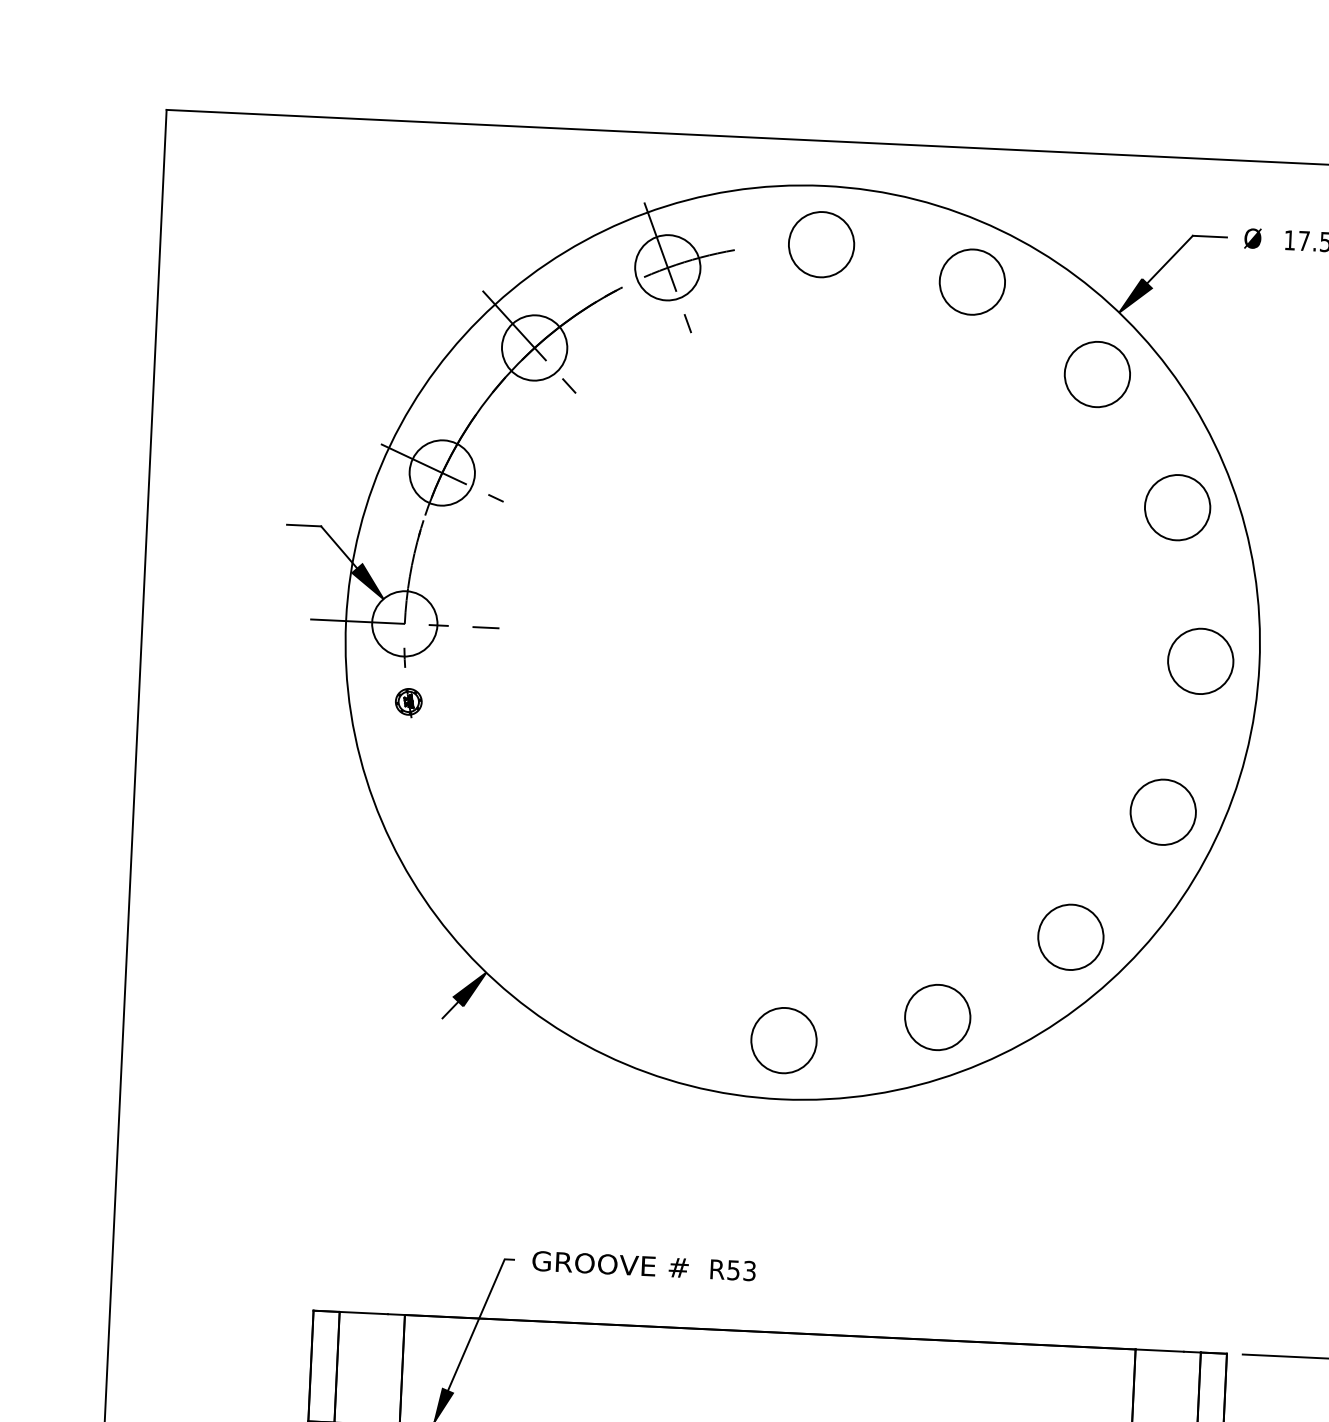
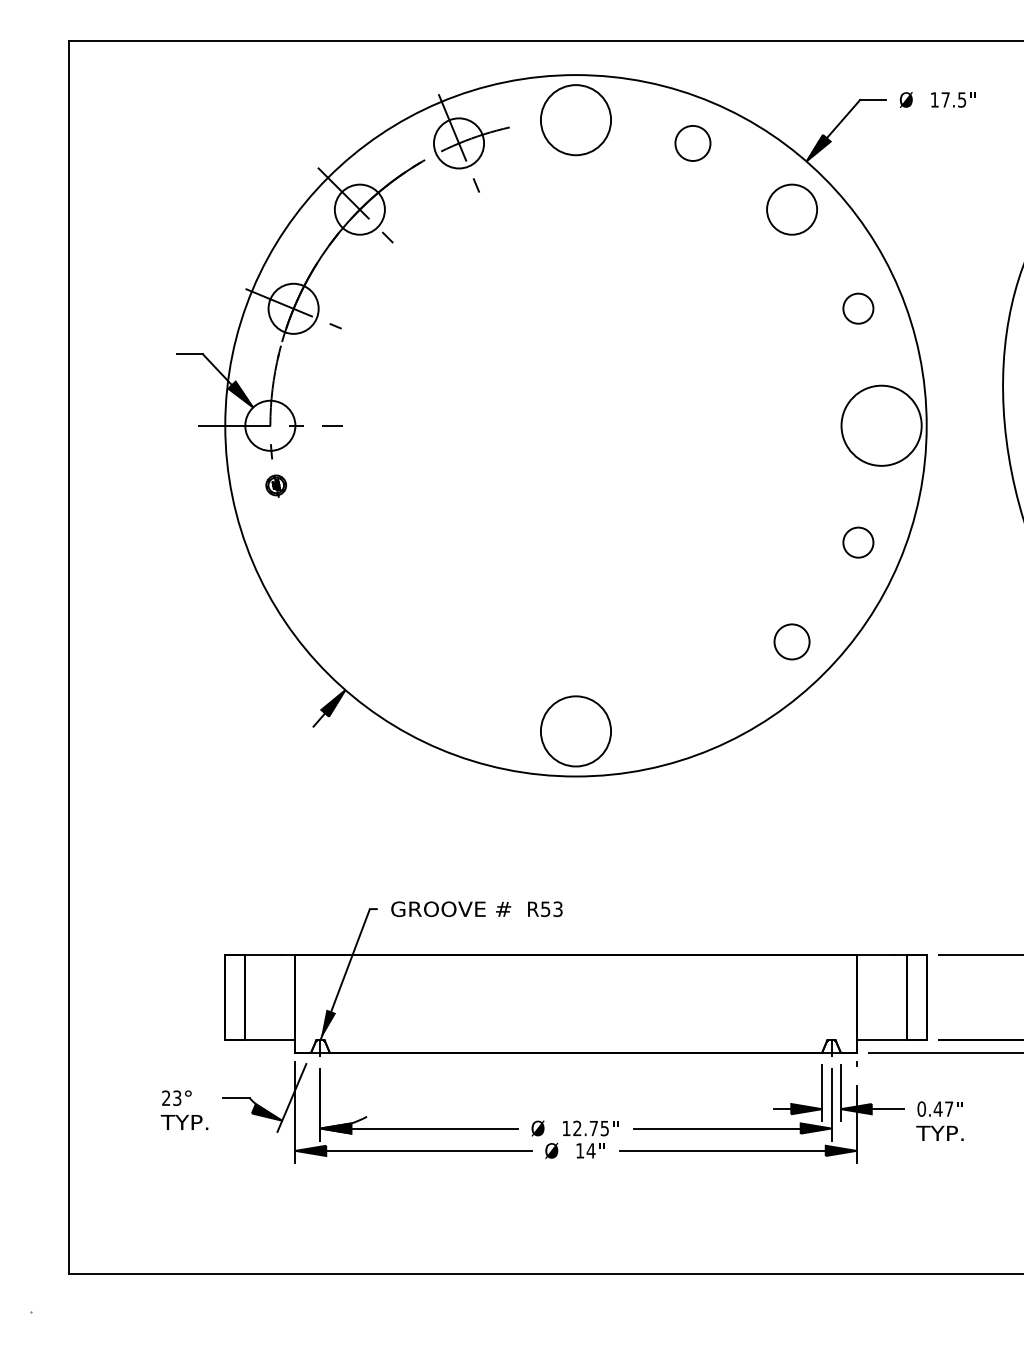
circle: (820, 245) -> (575, 120), size x1.4
circle: (971, 282) -> (692, 143), size x0.7
circle: (1177, 507) -> (858, 308), size x0.6
circle: (1200, 661) -> (881, 425), size x1.6
circle: (1163, 811) -> (858, 542), size x0.6
circle: (1070, 936) -> (791, 641), size x0.7
circle: (937, 1017) -> (692, 708), removed
circle: (783, 1040) -> (575, 731), size x1.4

